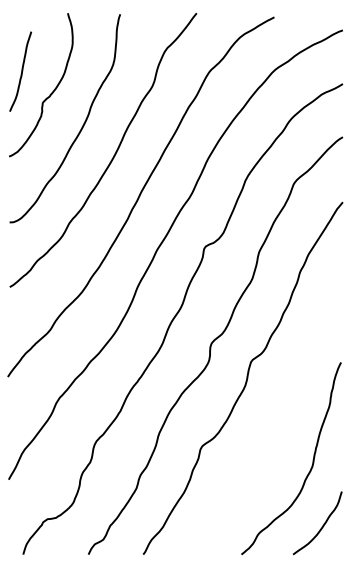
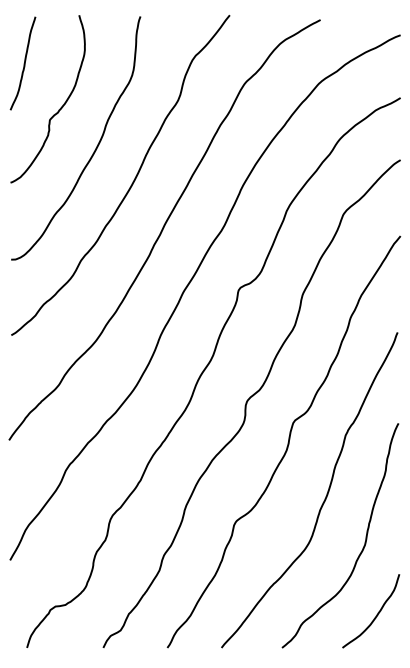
curve: (21, 71) -> (23, 63), moved
curve: (277, 426) -> (324, 498), added

